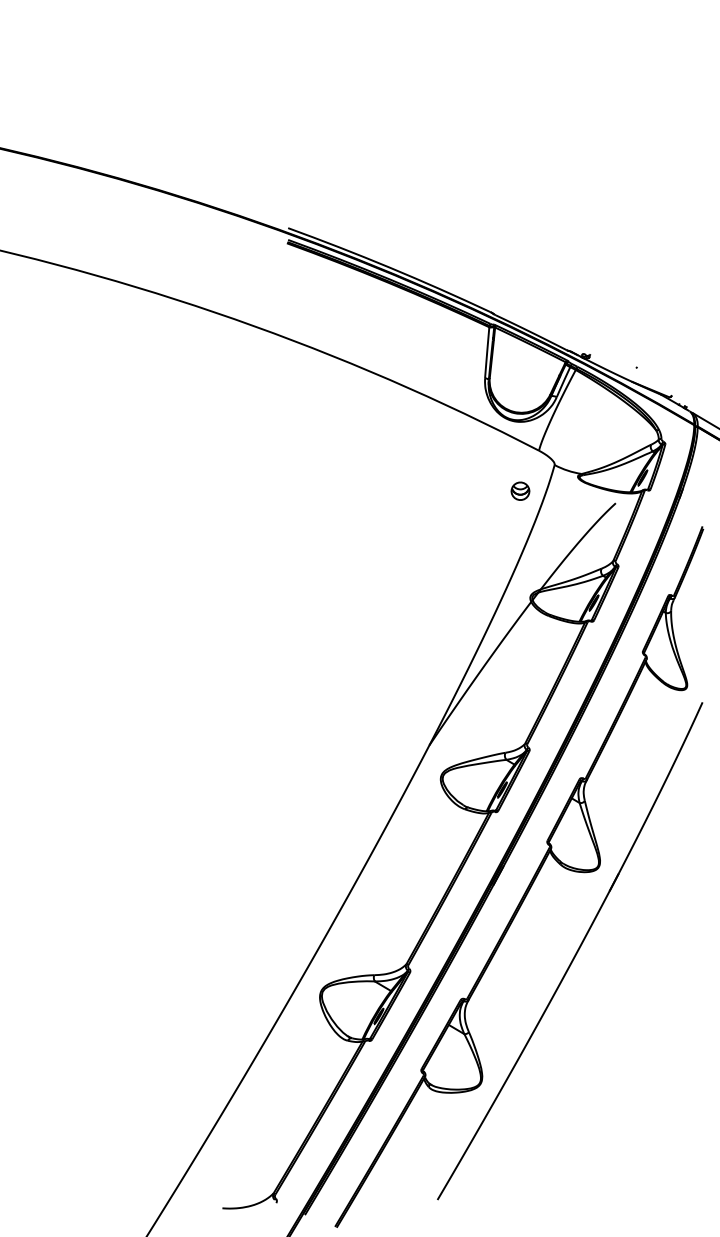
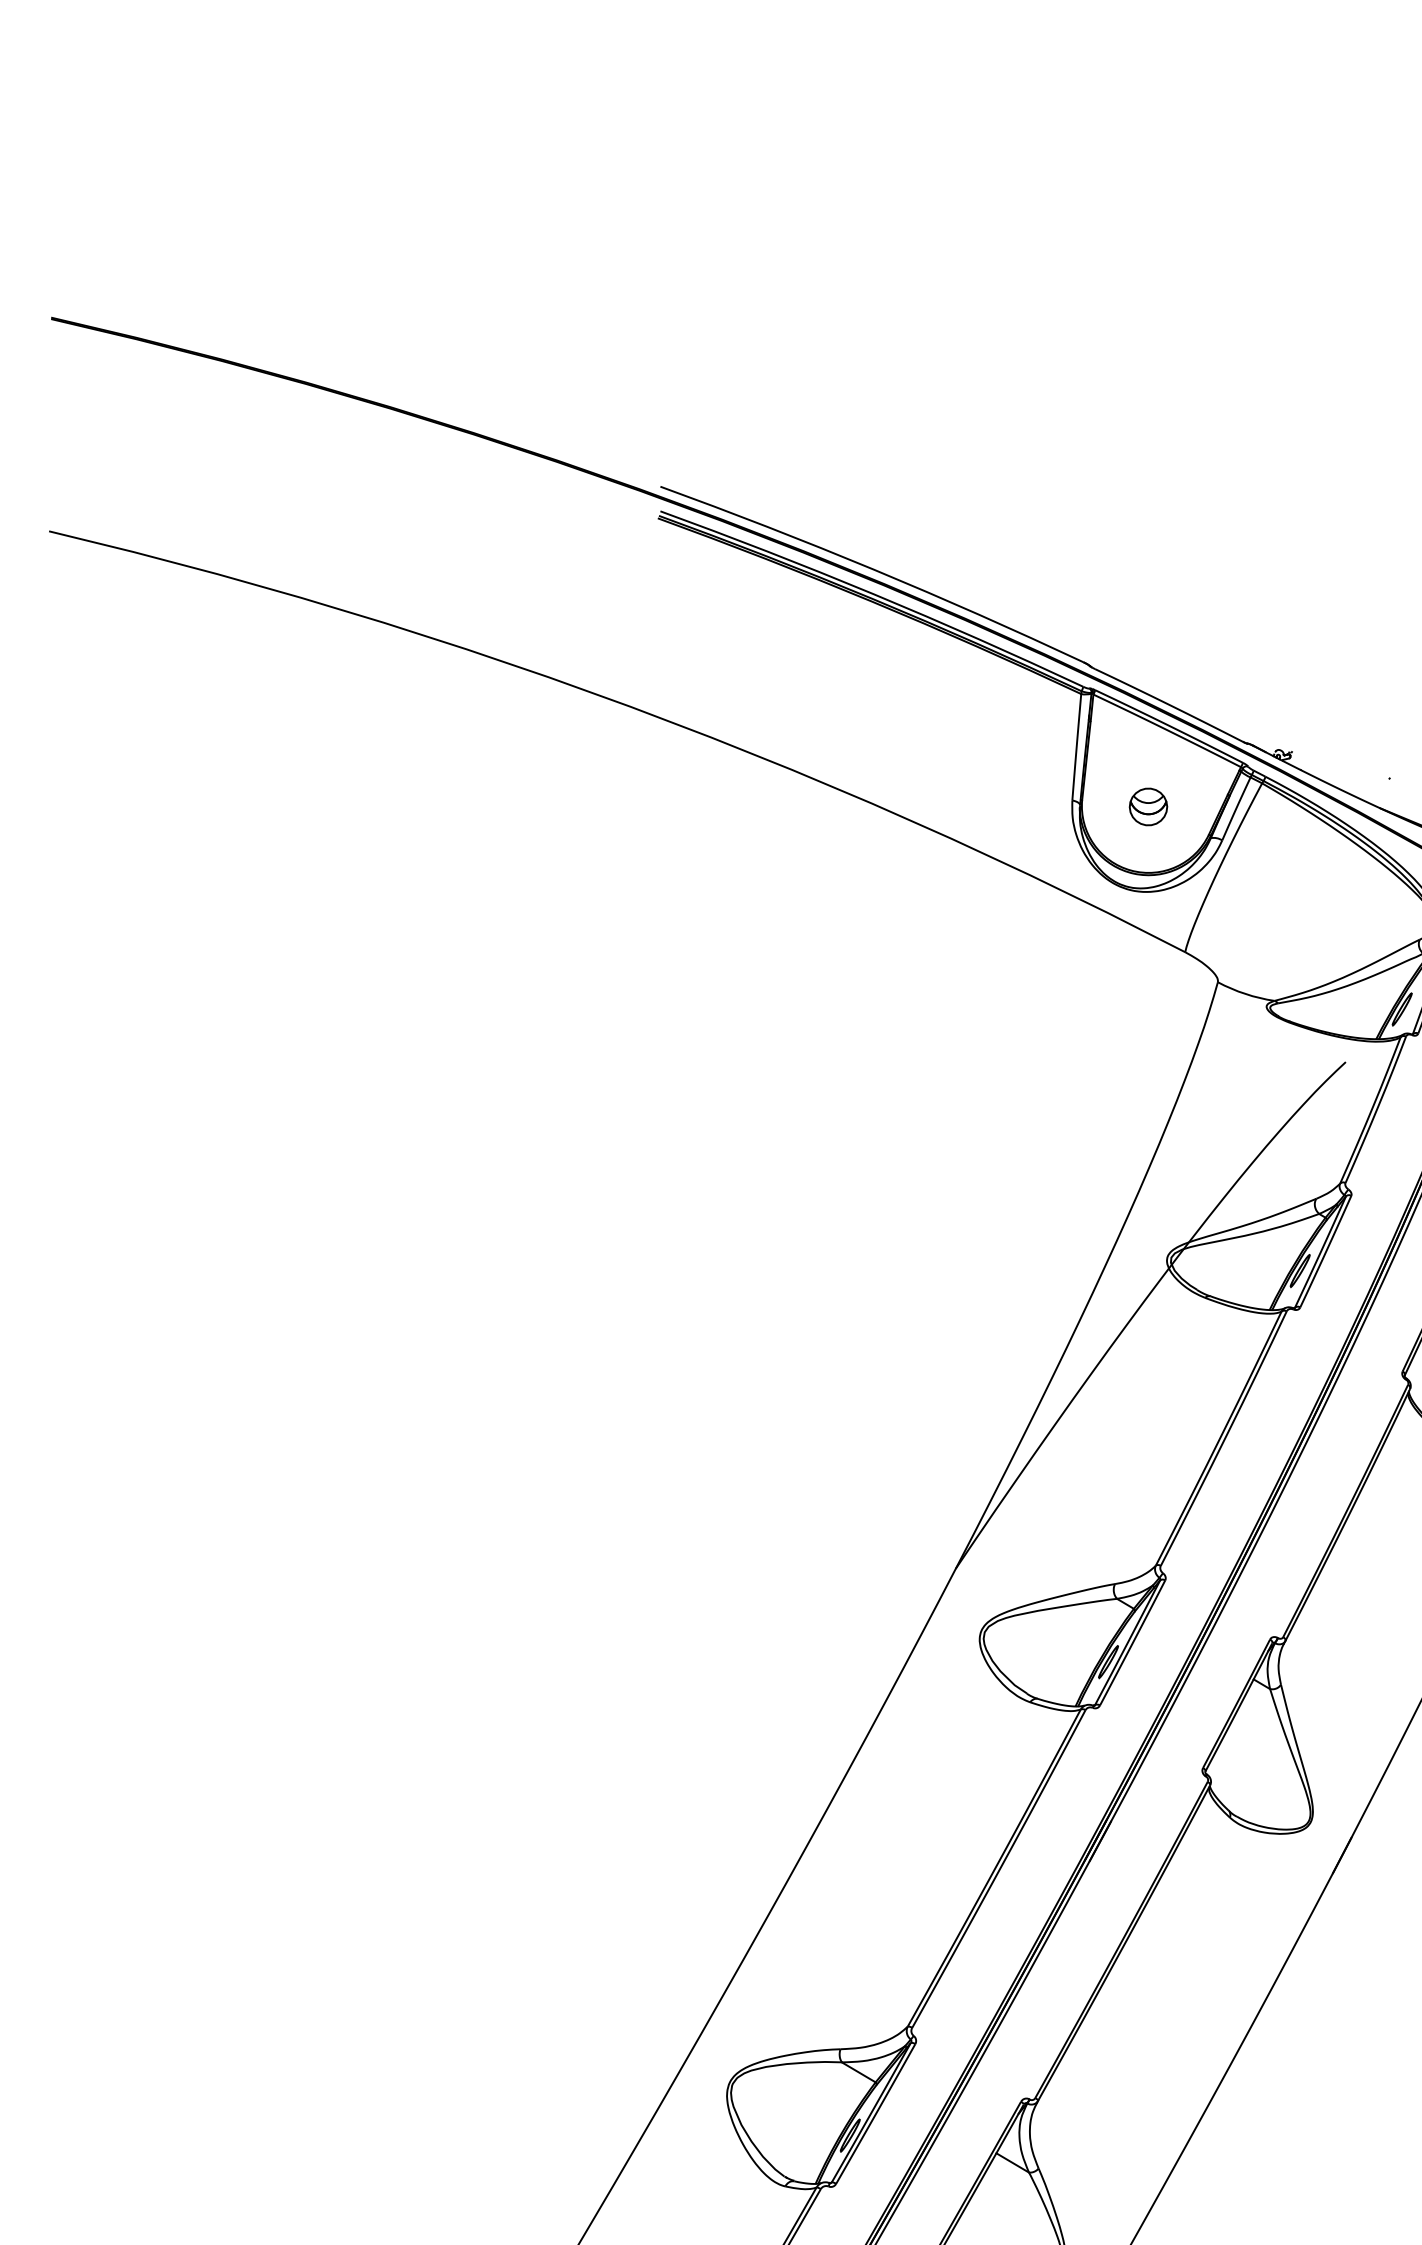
part: (520, 490) -> (1148, 805), moved

